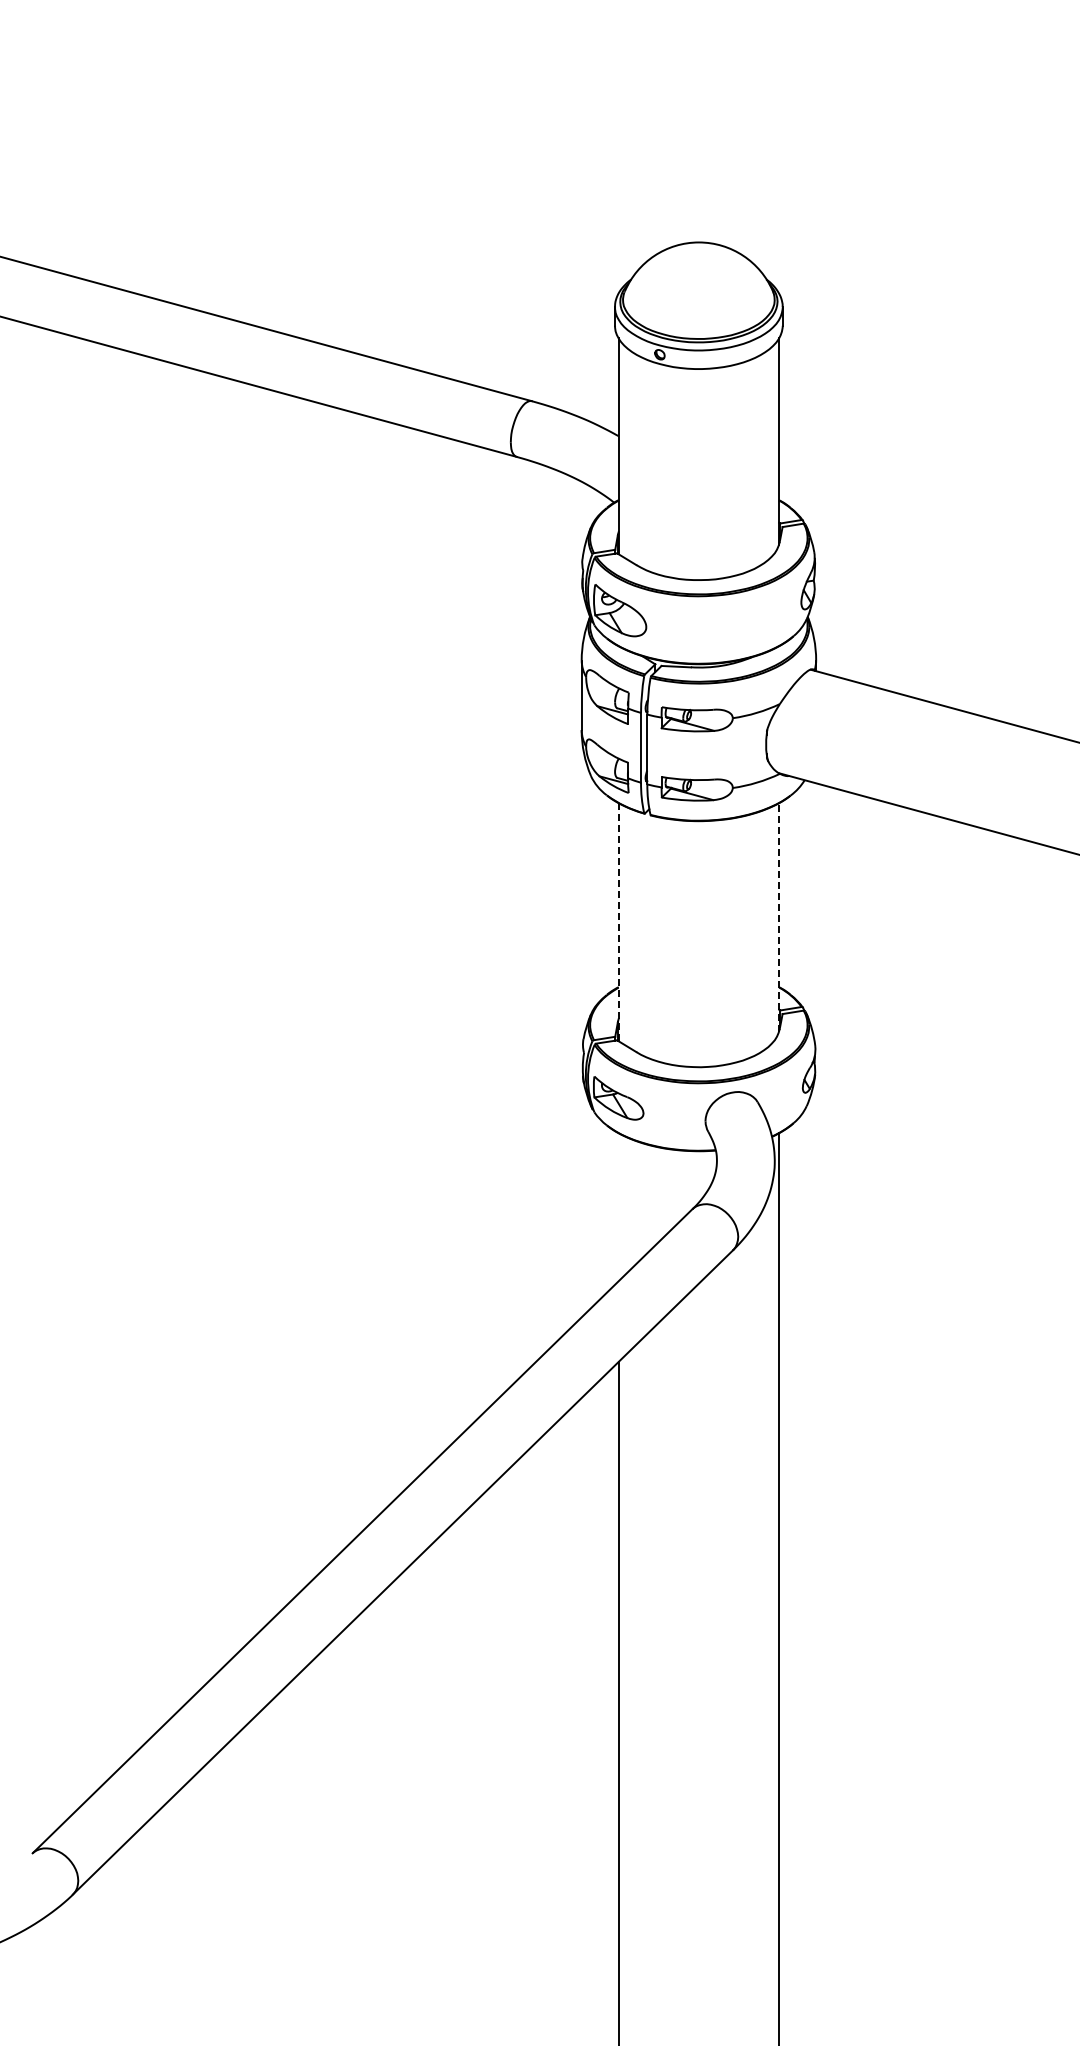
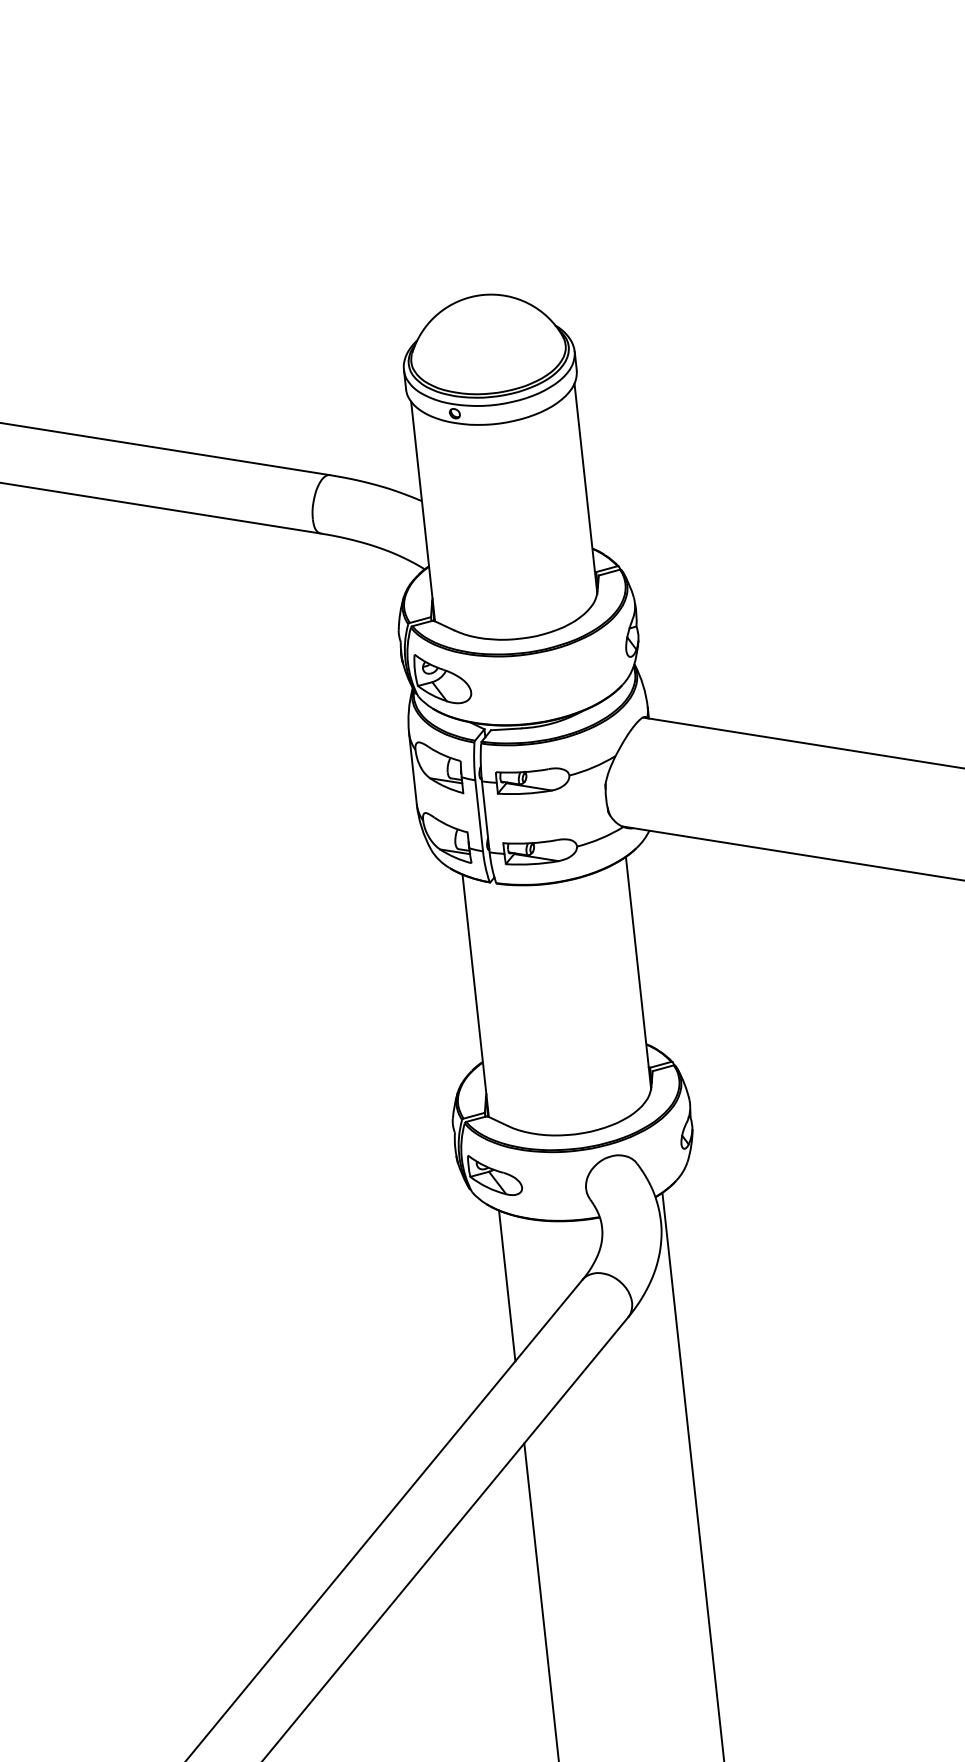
line: (779, 916) -> (638, 972), dashed -> solid
line: (618, 922) -> (475, 996), dashed -> solid
line: (618, 1207) -> (507, 1286), added

